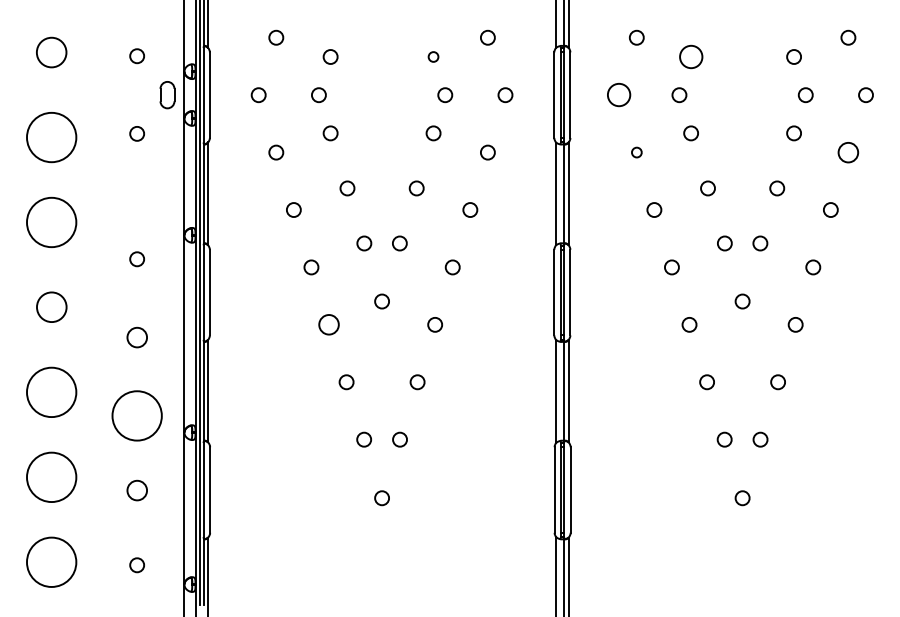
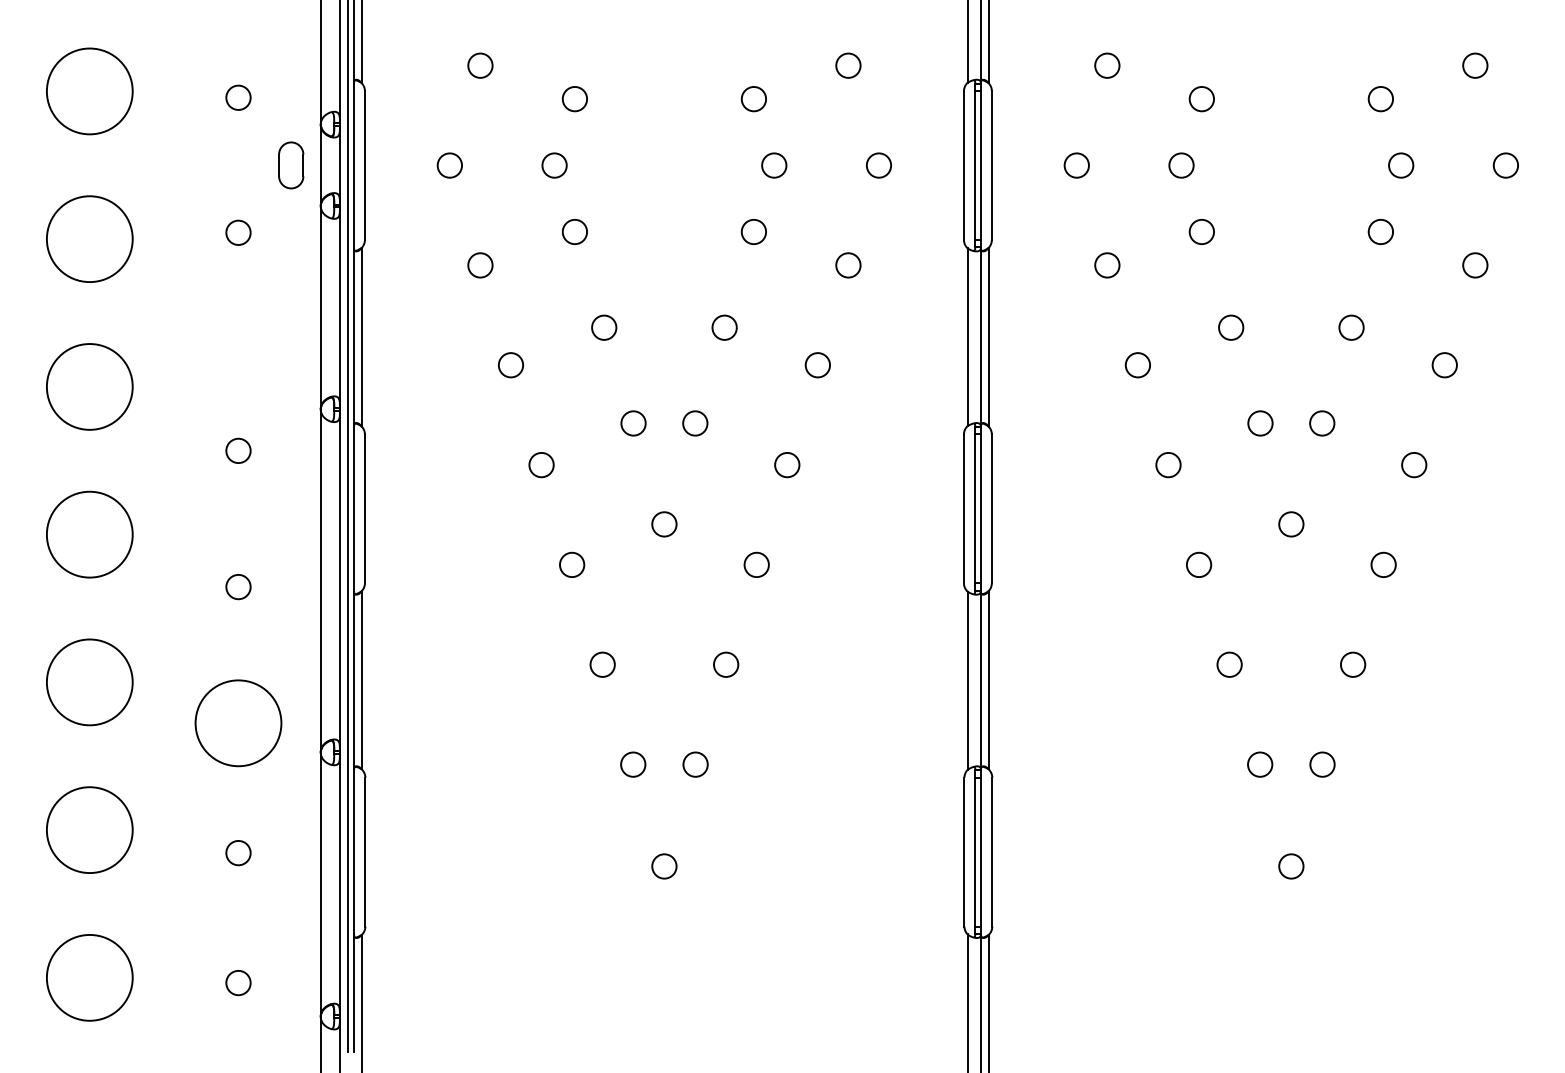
circle: (51, 52) -> (89, 91), size x1.67
circle: (433, 56) -> (753, 98), size x1.43
circle: (690, 56) -> (1200, 98), size x0.62
circle: (619, 95) -> (1077, 166), size x0.62
circle: (636, 152) -> (1106, 265), size x1.43
circle: (848, 152) -> (1475, 265), size x0.71
circle: (51, 306) -> (89, 533), size x1.67
circle: (328, 324) -> (571, 564), size x0.71
circle: (136, 337) -> (237, 586), size x0.71
circle: (136, 490) -> (237, 852), size x0.71

